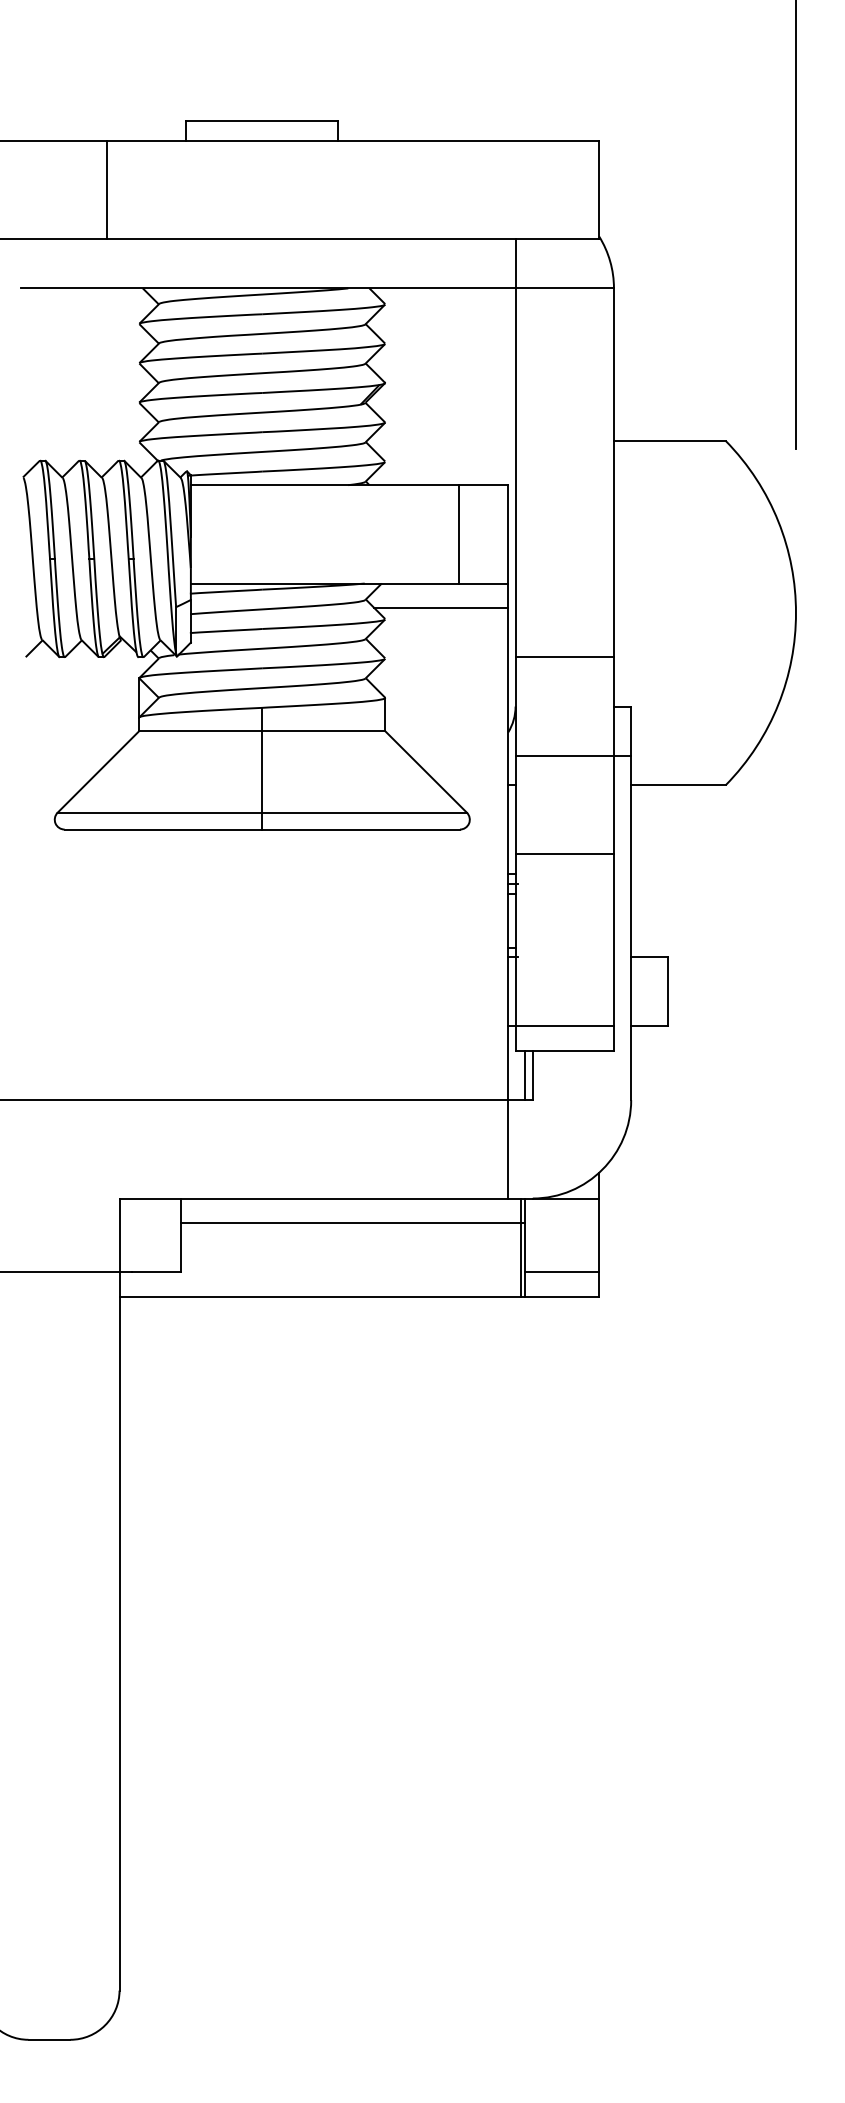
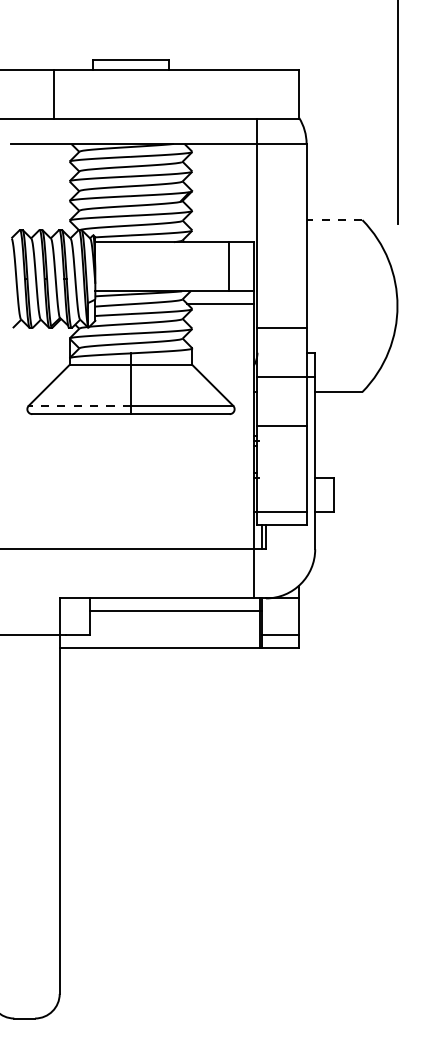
line: (669, 441) -> (334, 220), solid -> dashed
line: (159, 812) -> (79, 405), solid -> dashed

